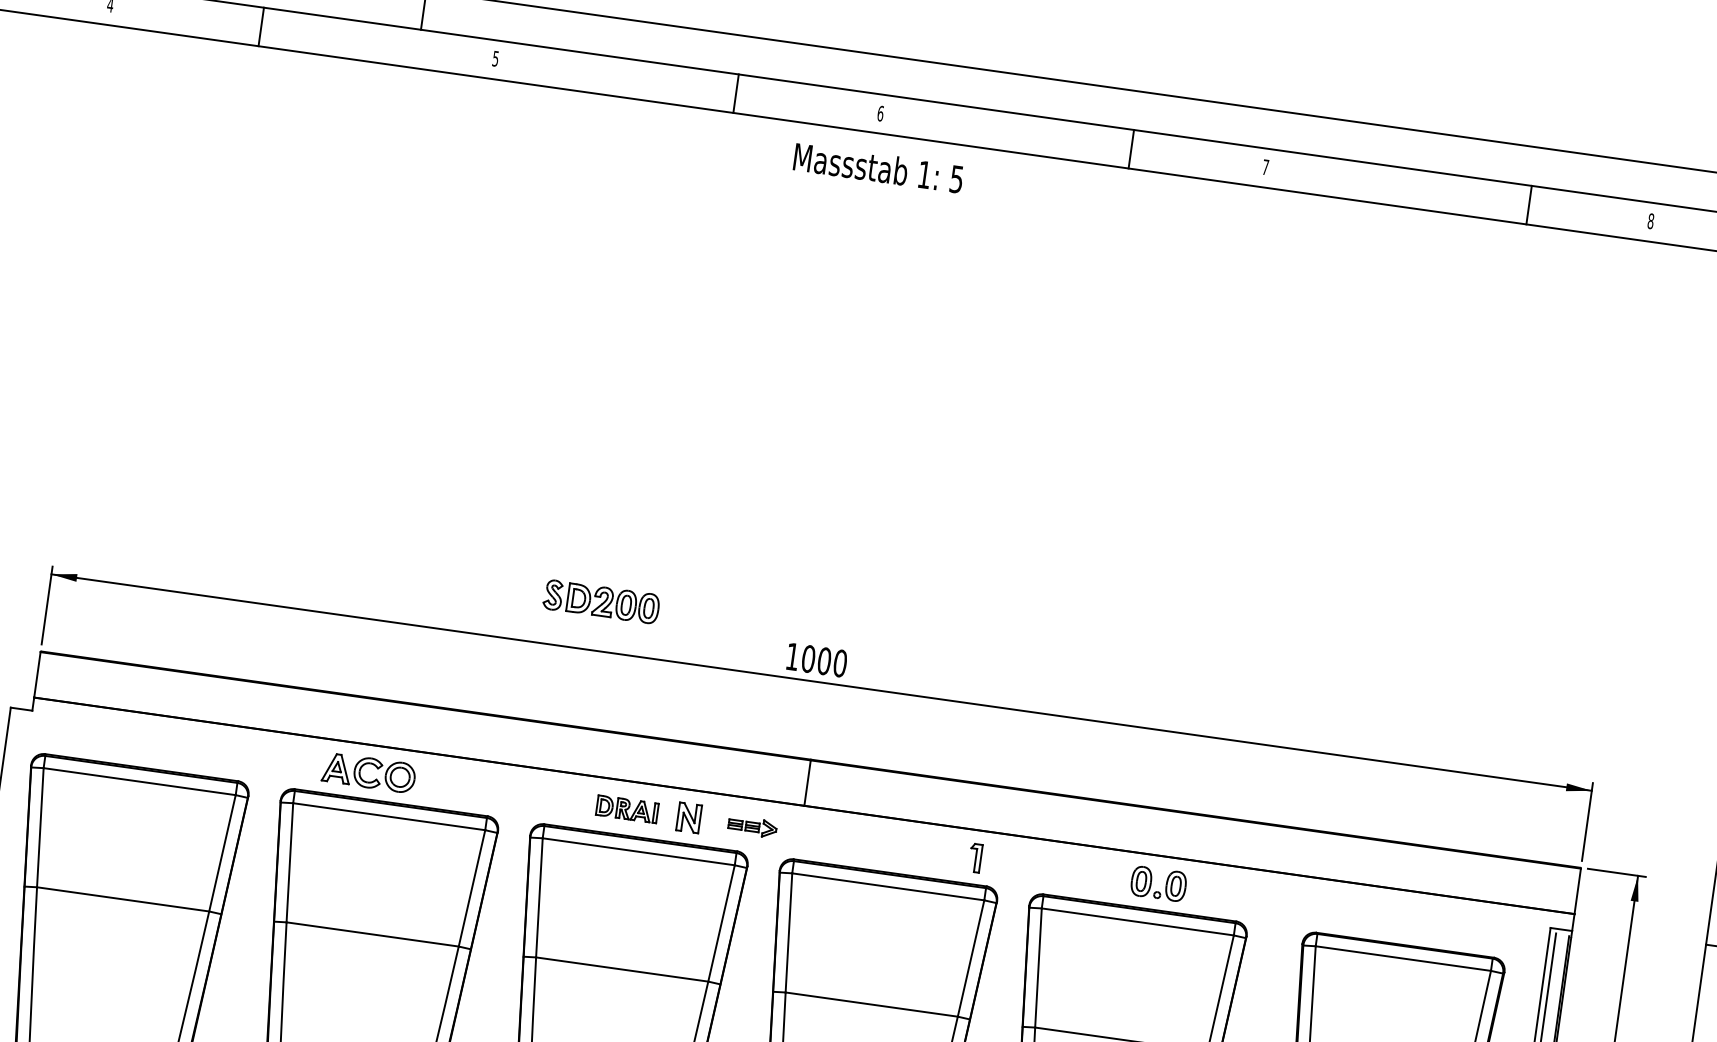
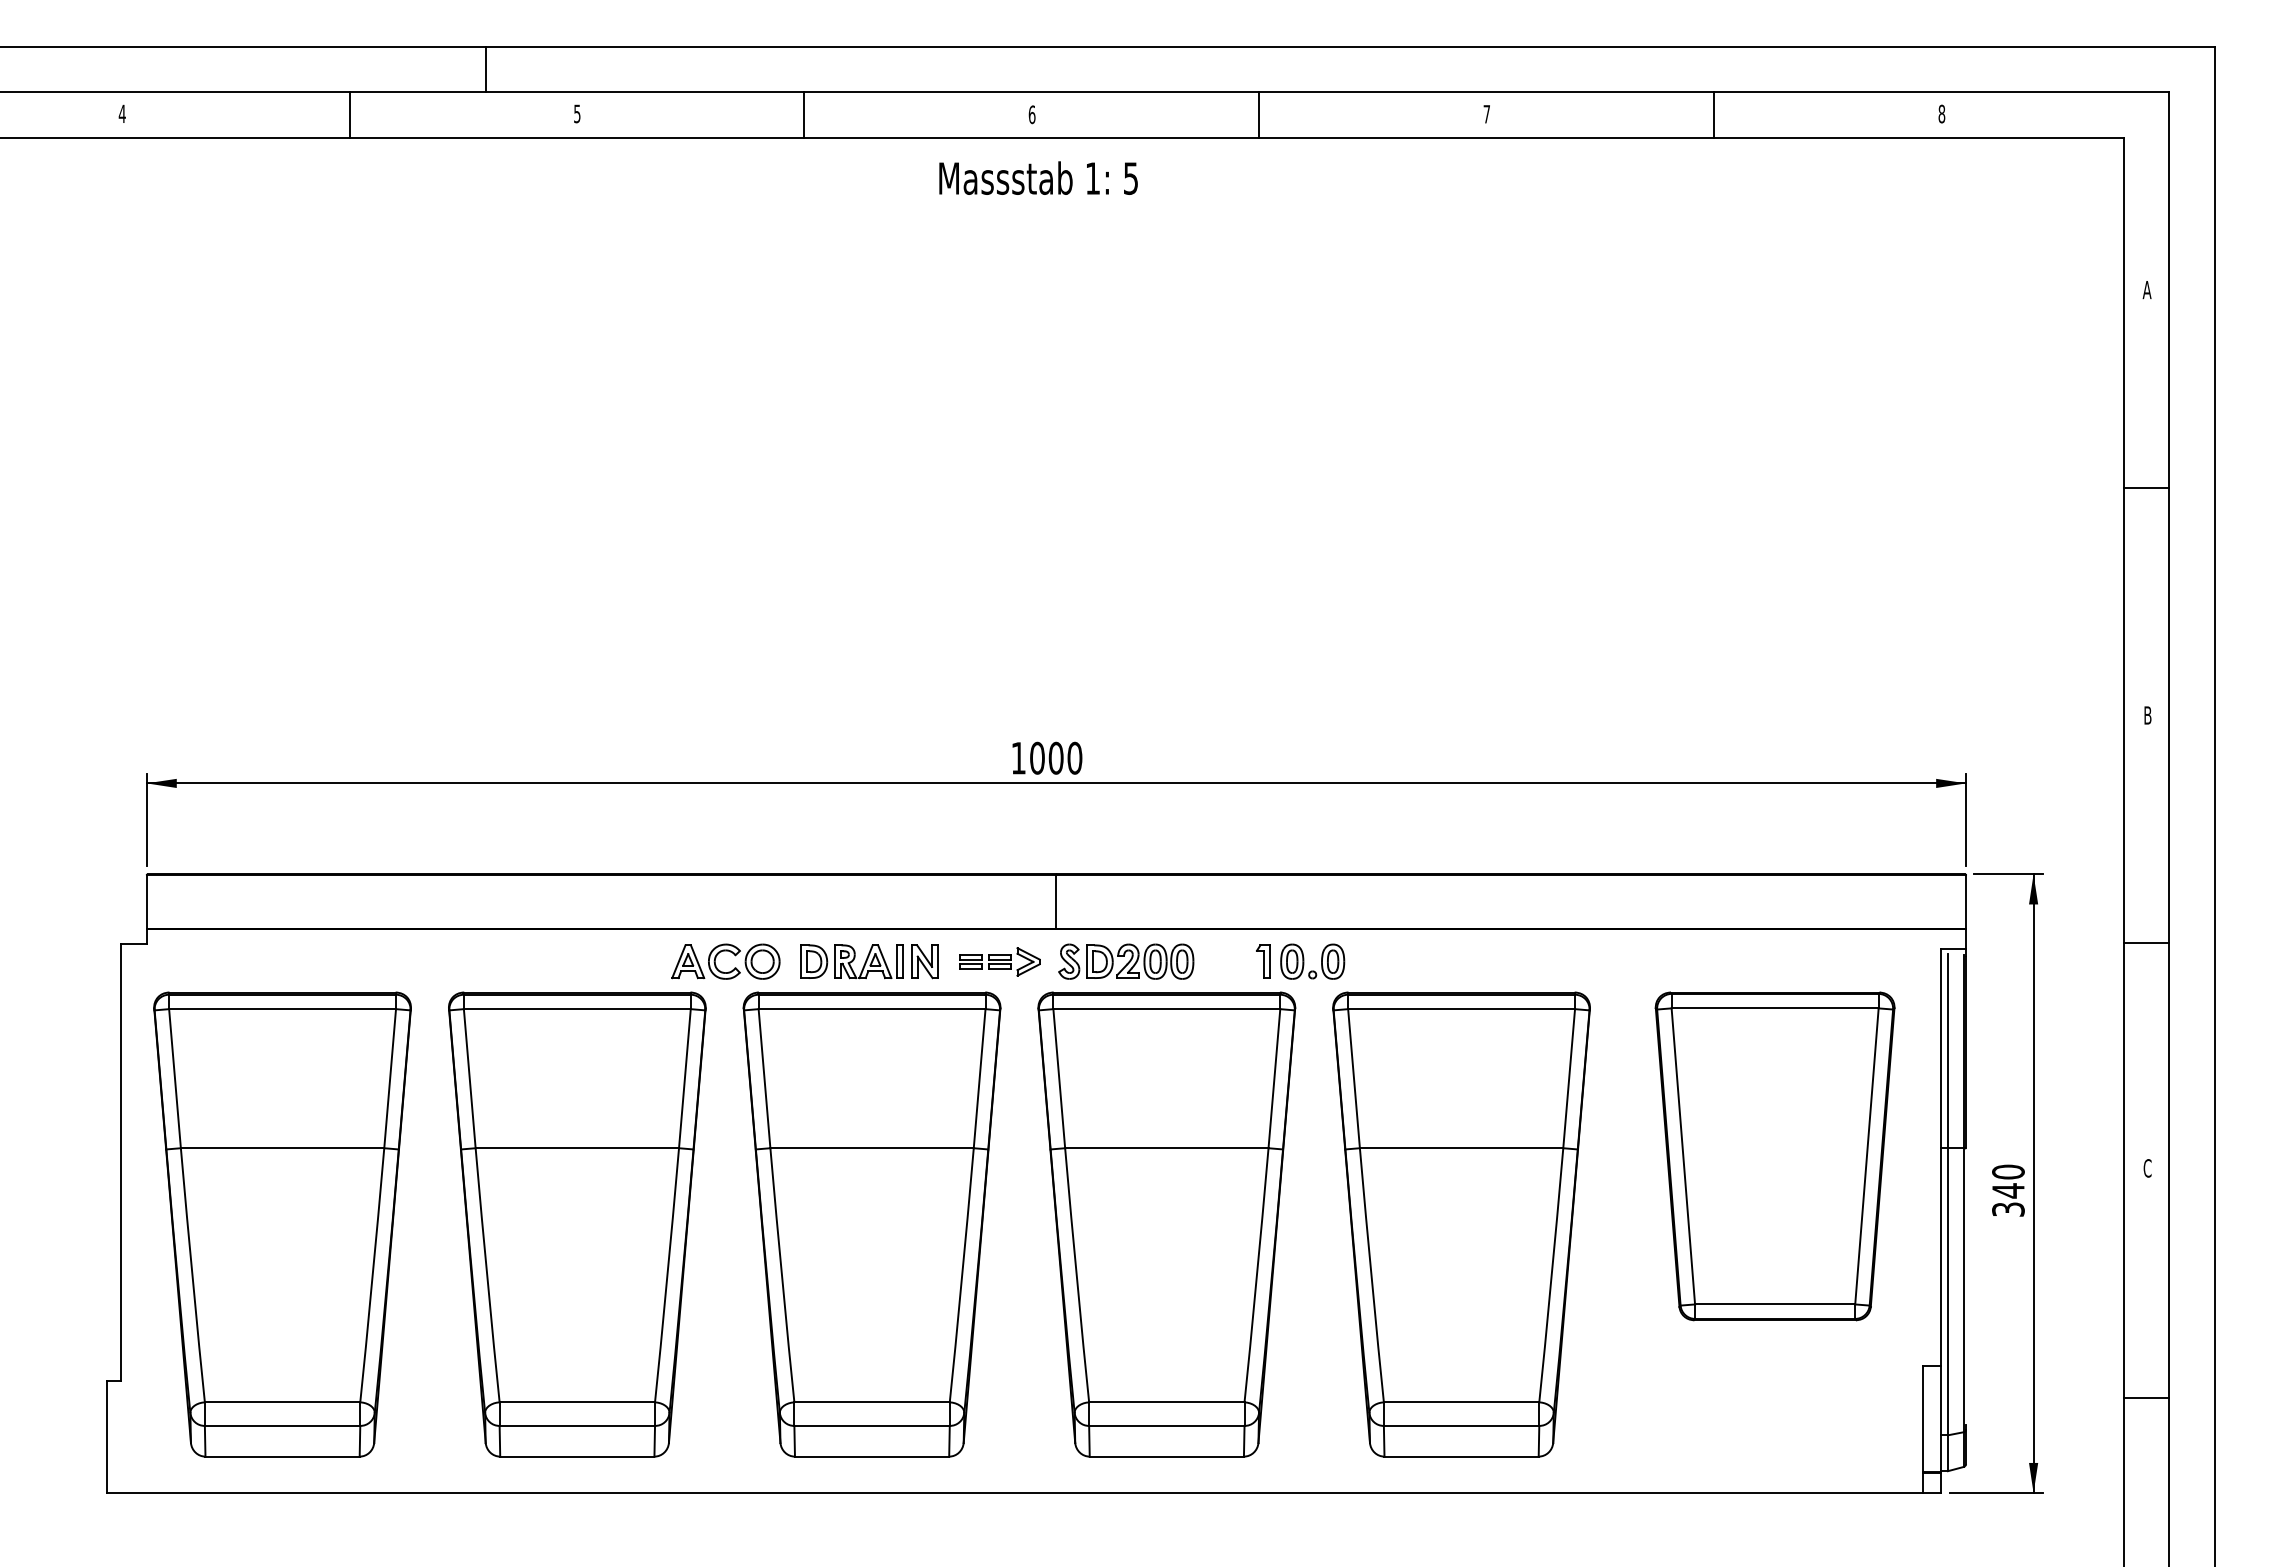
line: (261, 26) -> (349, 114), moved
line: (736, 93) -> (804, 114), moved
line: (1131, 148) -> (1259, 114), moved
line: (1529, 204) -> (1714, 114), moved
part: (601, 601) -> (1126, 961), moved
part: (361, 769) -> (716, 958), moved
part: (626, 808) -> (851, 961), size x1.43
part: (752, 826) -> (999, 961), size x1.43
part: (1151, 882) -> (1304, 961), moved

